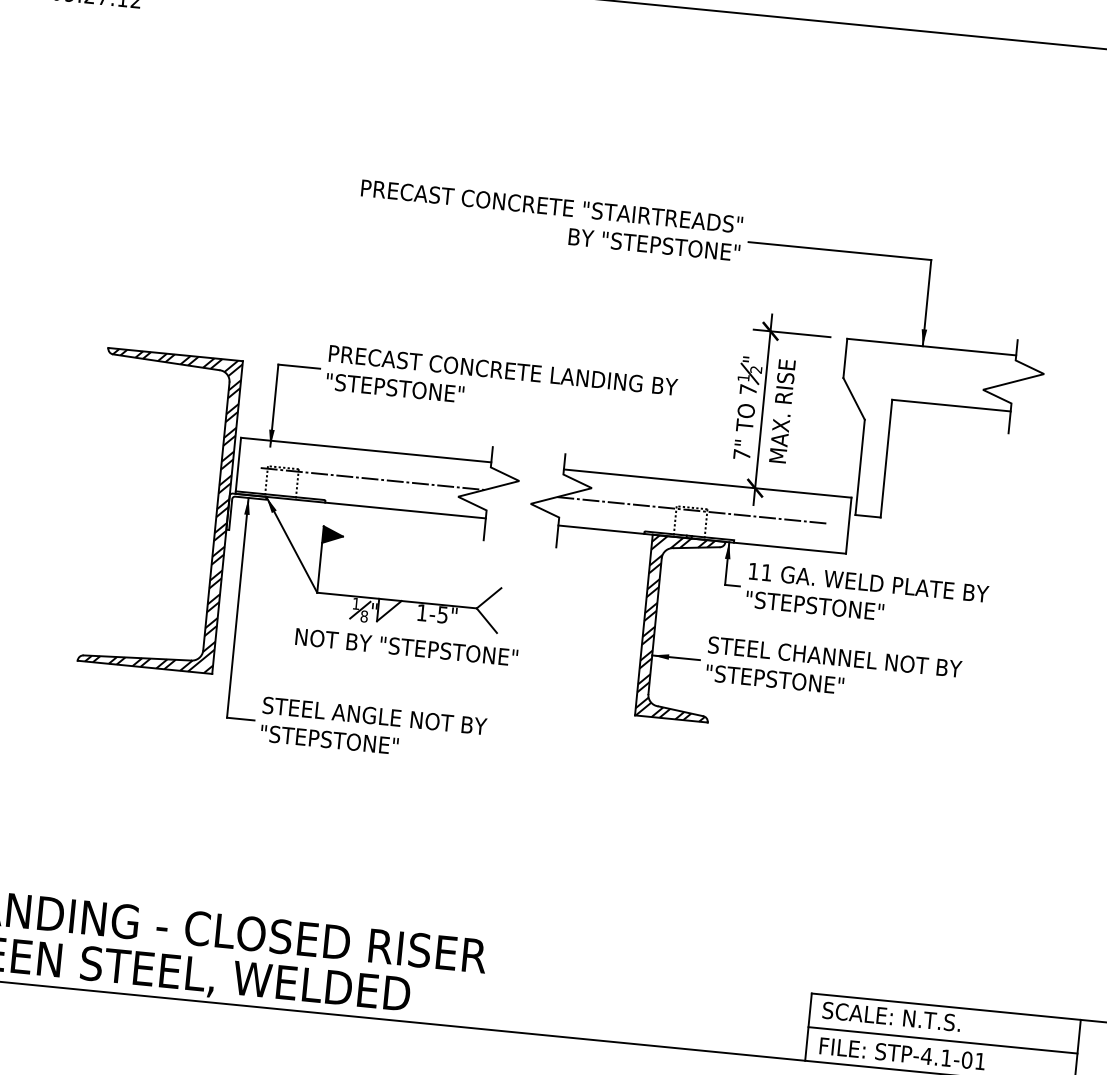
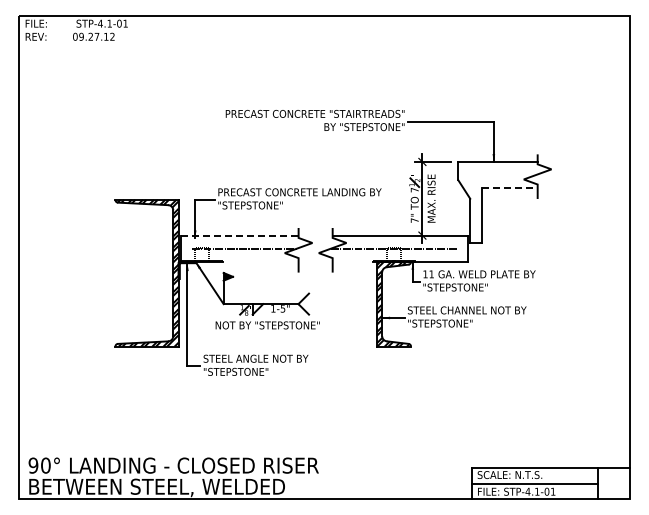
line: (950, 406) -> (509, 188), solid -> dashed
line: (365, 449) -> (239, 235), solid -> dashed
line: (404, 509) -> (260, 261), removed
line: (600, 528) -> (352, 261), removed

